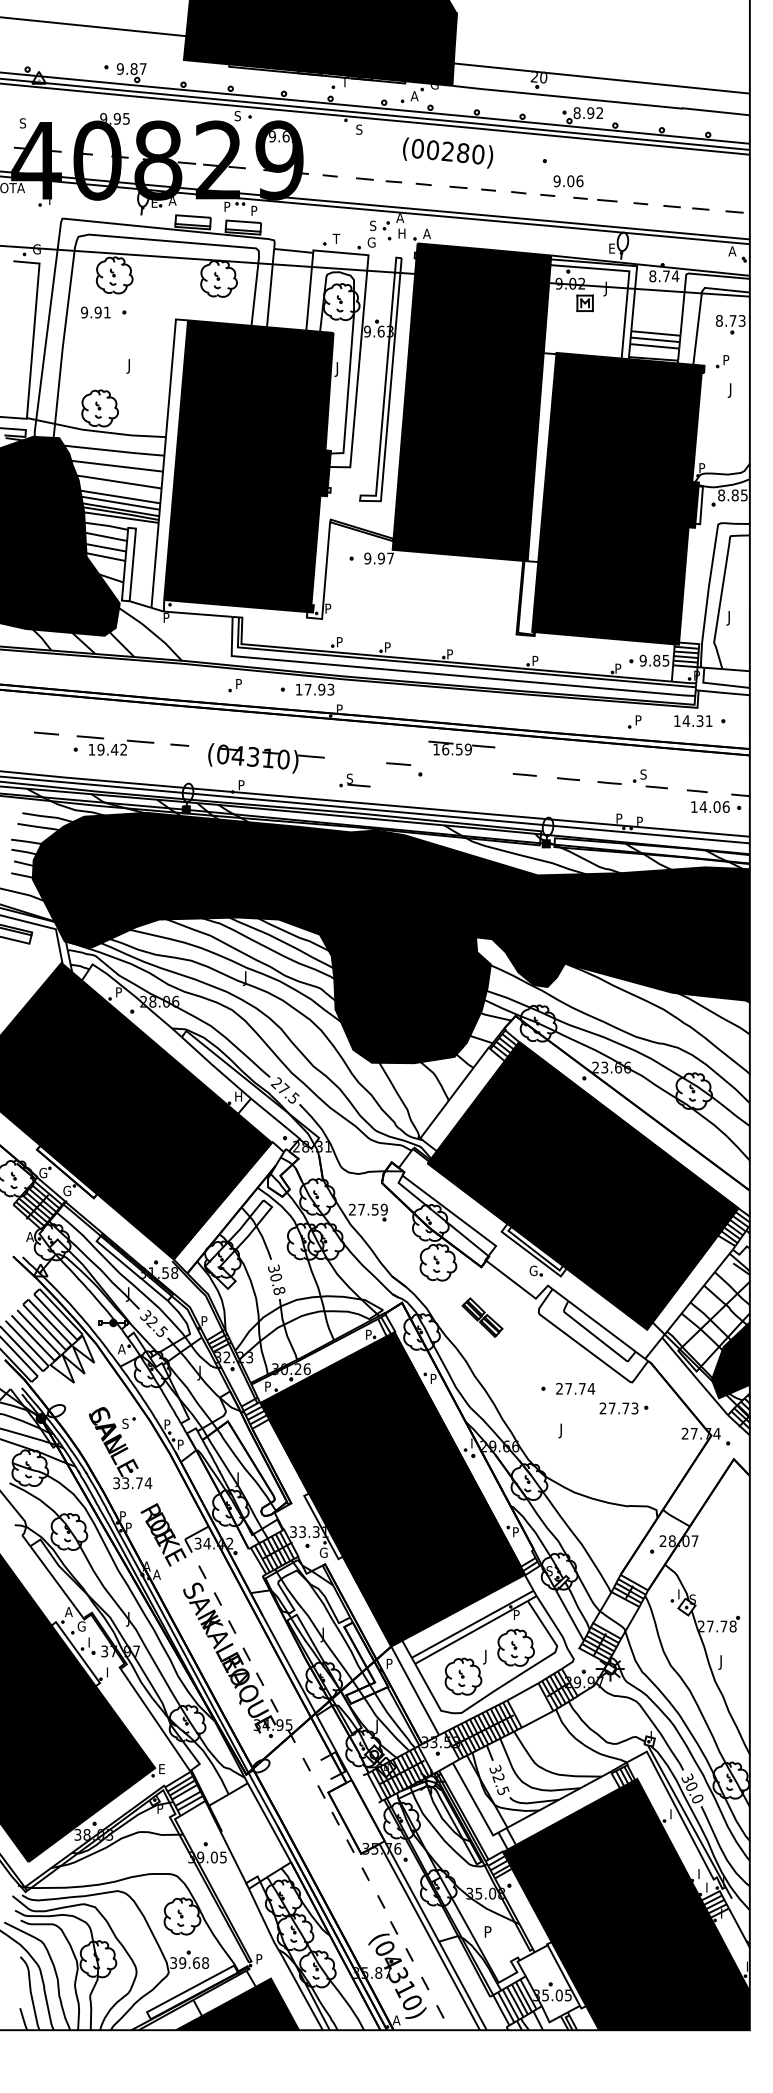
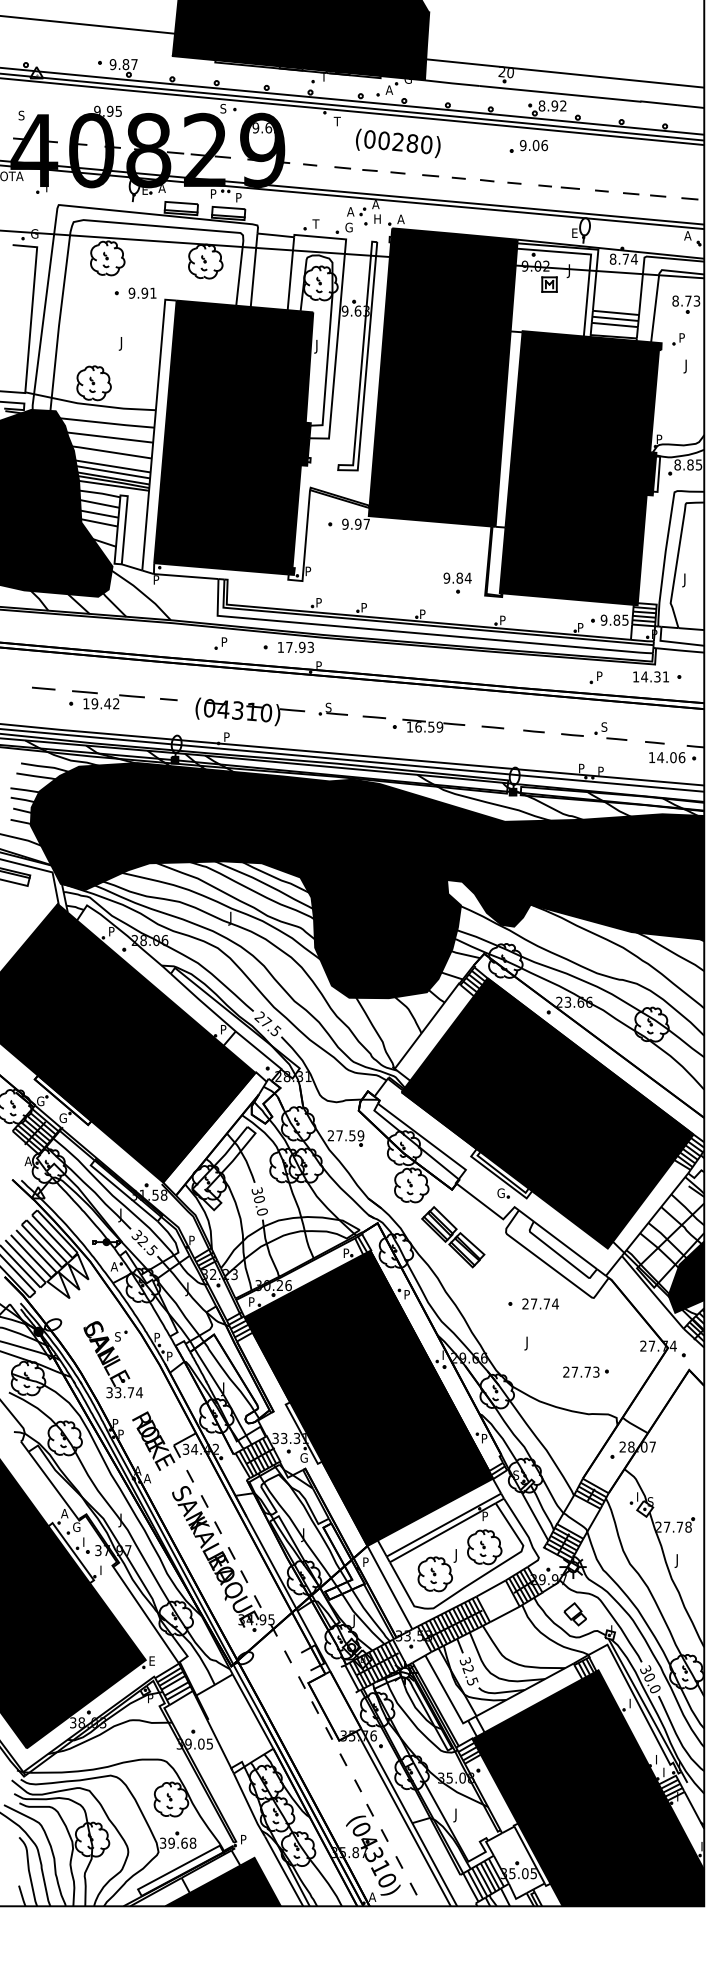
text: (358, 129) -> (336, 121), S -> T
text: (448, 152) -> (398, 142), moved
text: (568, 181) -> (533, 145), moved
text: (373, 225) -> (350, 211), S -> A
text: (95, 312) -> (142, 293), moved
part: (487, 621) -> (457, 583), added
part: (461, 747) -> (433, 725), moved
part: (354, 780) -> (332, 709), moved
text: (239, 1096) -> (224, 1029), H -> P
text: (279, 1290) -> (262, 1211), 30.8 -> 30.0
part: (482, 1317) -> (453, 1236), size x1.67
part: (623, 1408) -> (585, 1372), moved
part: (612, 1718) -> (575, 1613), added
text: (486, 1933) -> (456, 1815), P -> J

